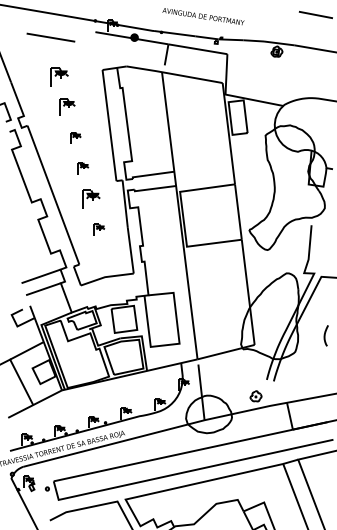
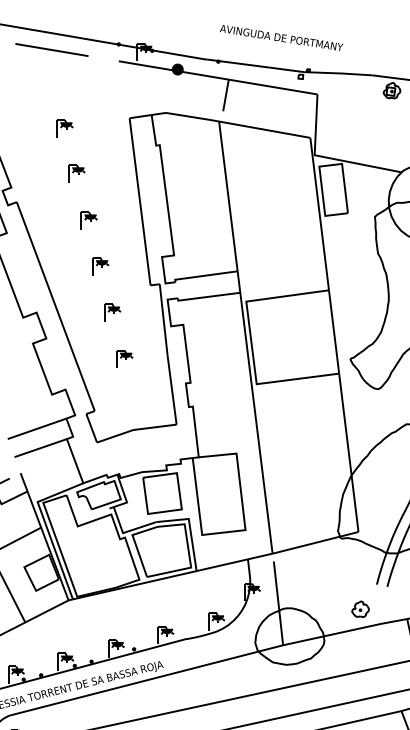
line: (50, 37) -> (51, 49), moved
part: (59, 76) -> (64, 128), size x0.62
part: (67, 106) -> (76, 173), size x0.71
part: (90, 198) -> (111, 311), size x0.62

